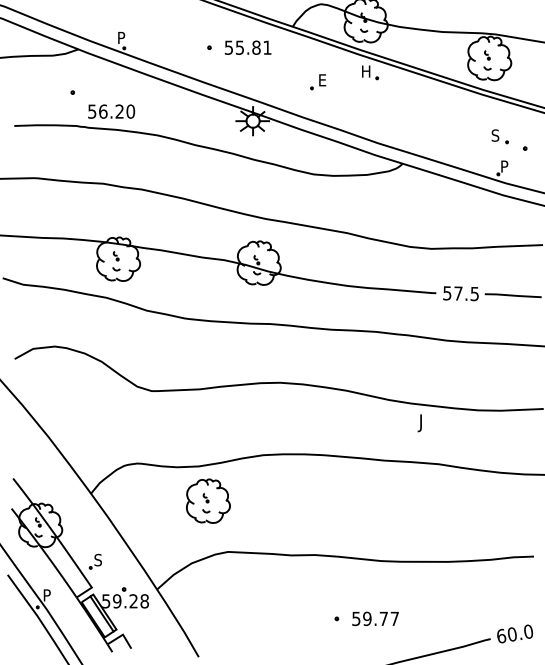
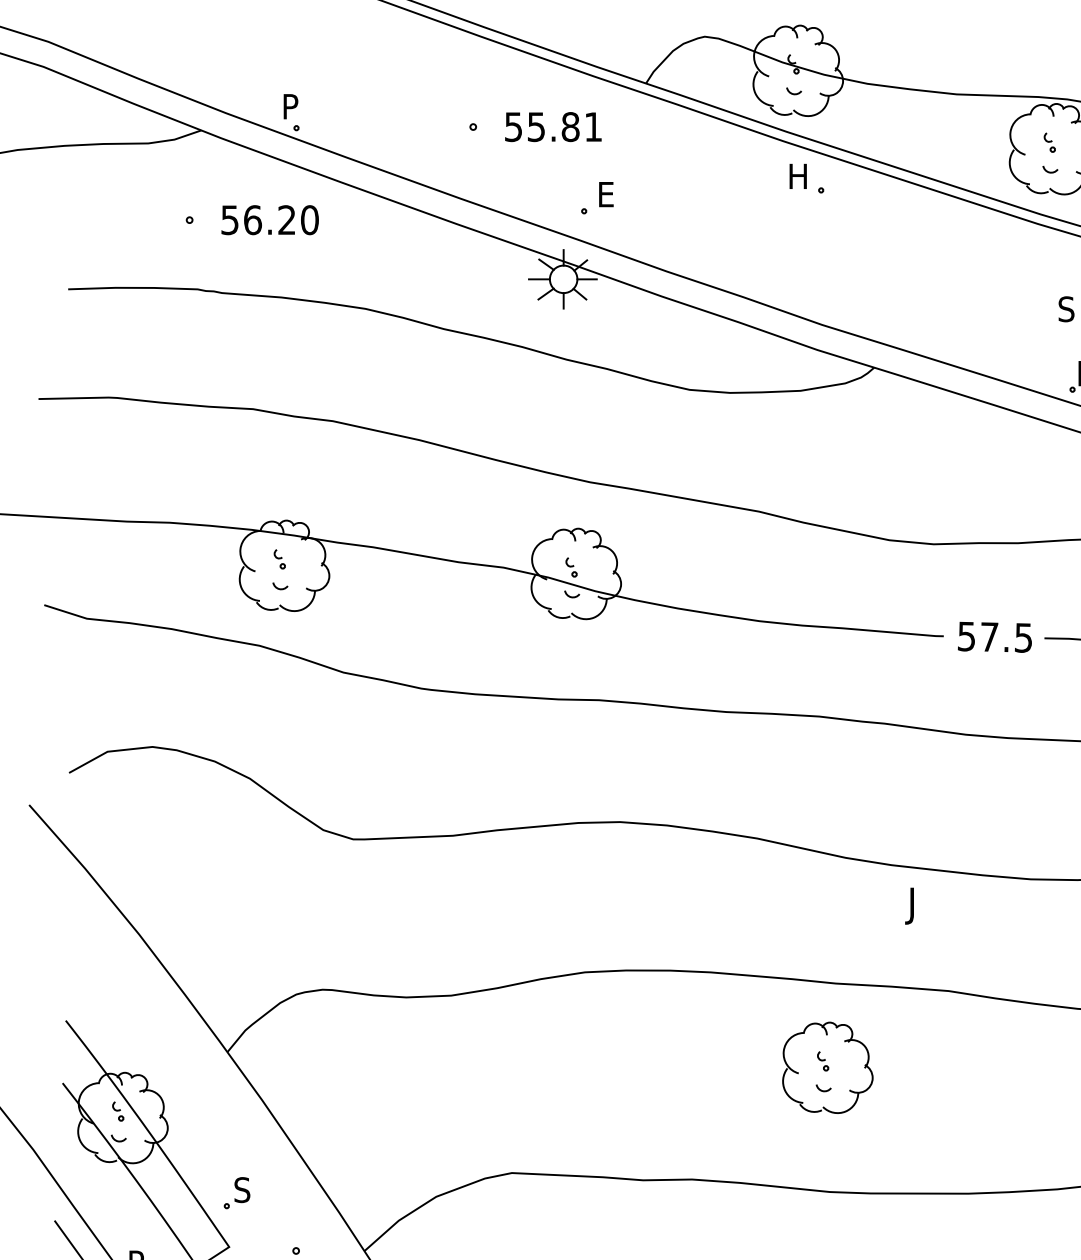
part: (318, 82) -> (597, 199), moved
text: (111, 111) -> (269, 219), moved
part: (208, 500) -> (827, 1066), moved

